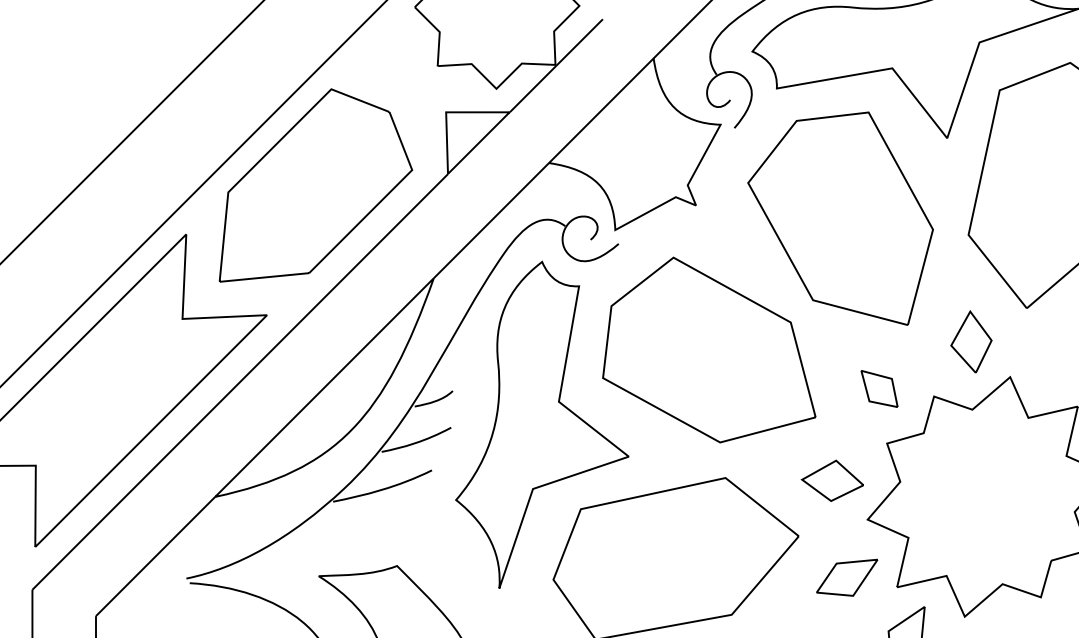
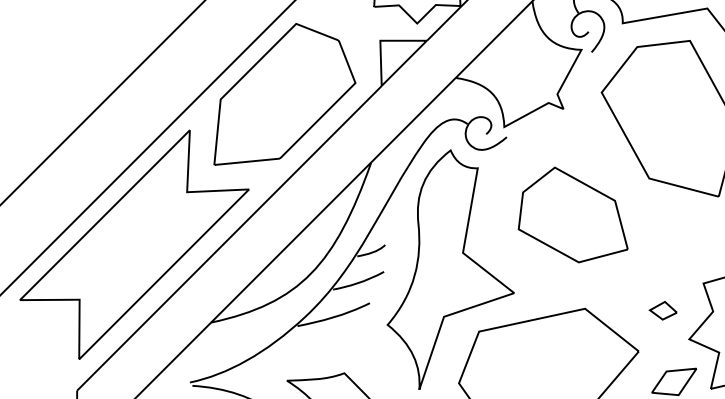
part: (709, 349) -> (573, 214), size x0.7
part: (879, 388) -> (697, 243), removed
part: (831, 480) -> (662, 310), size x0.6

